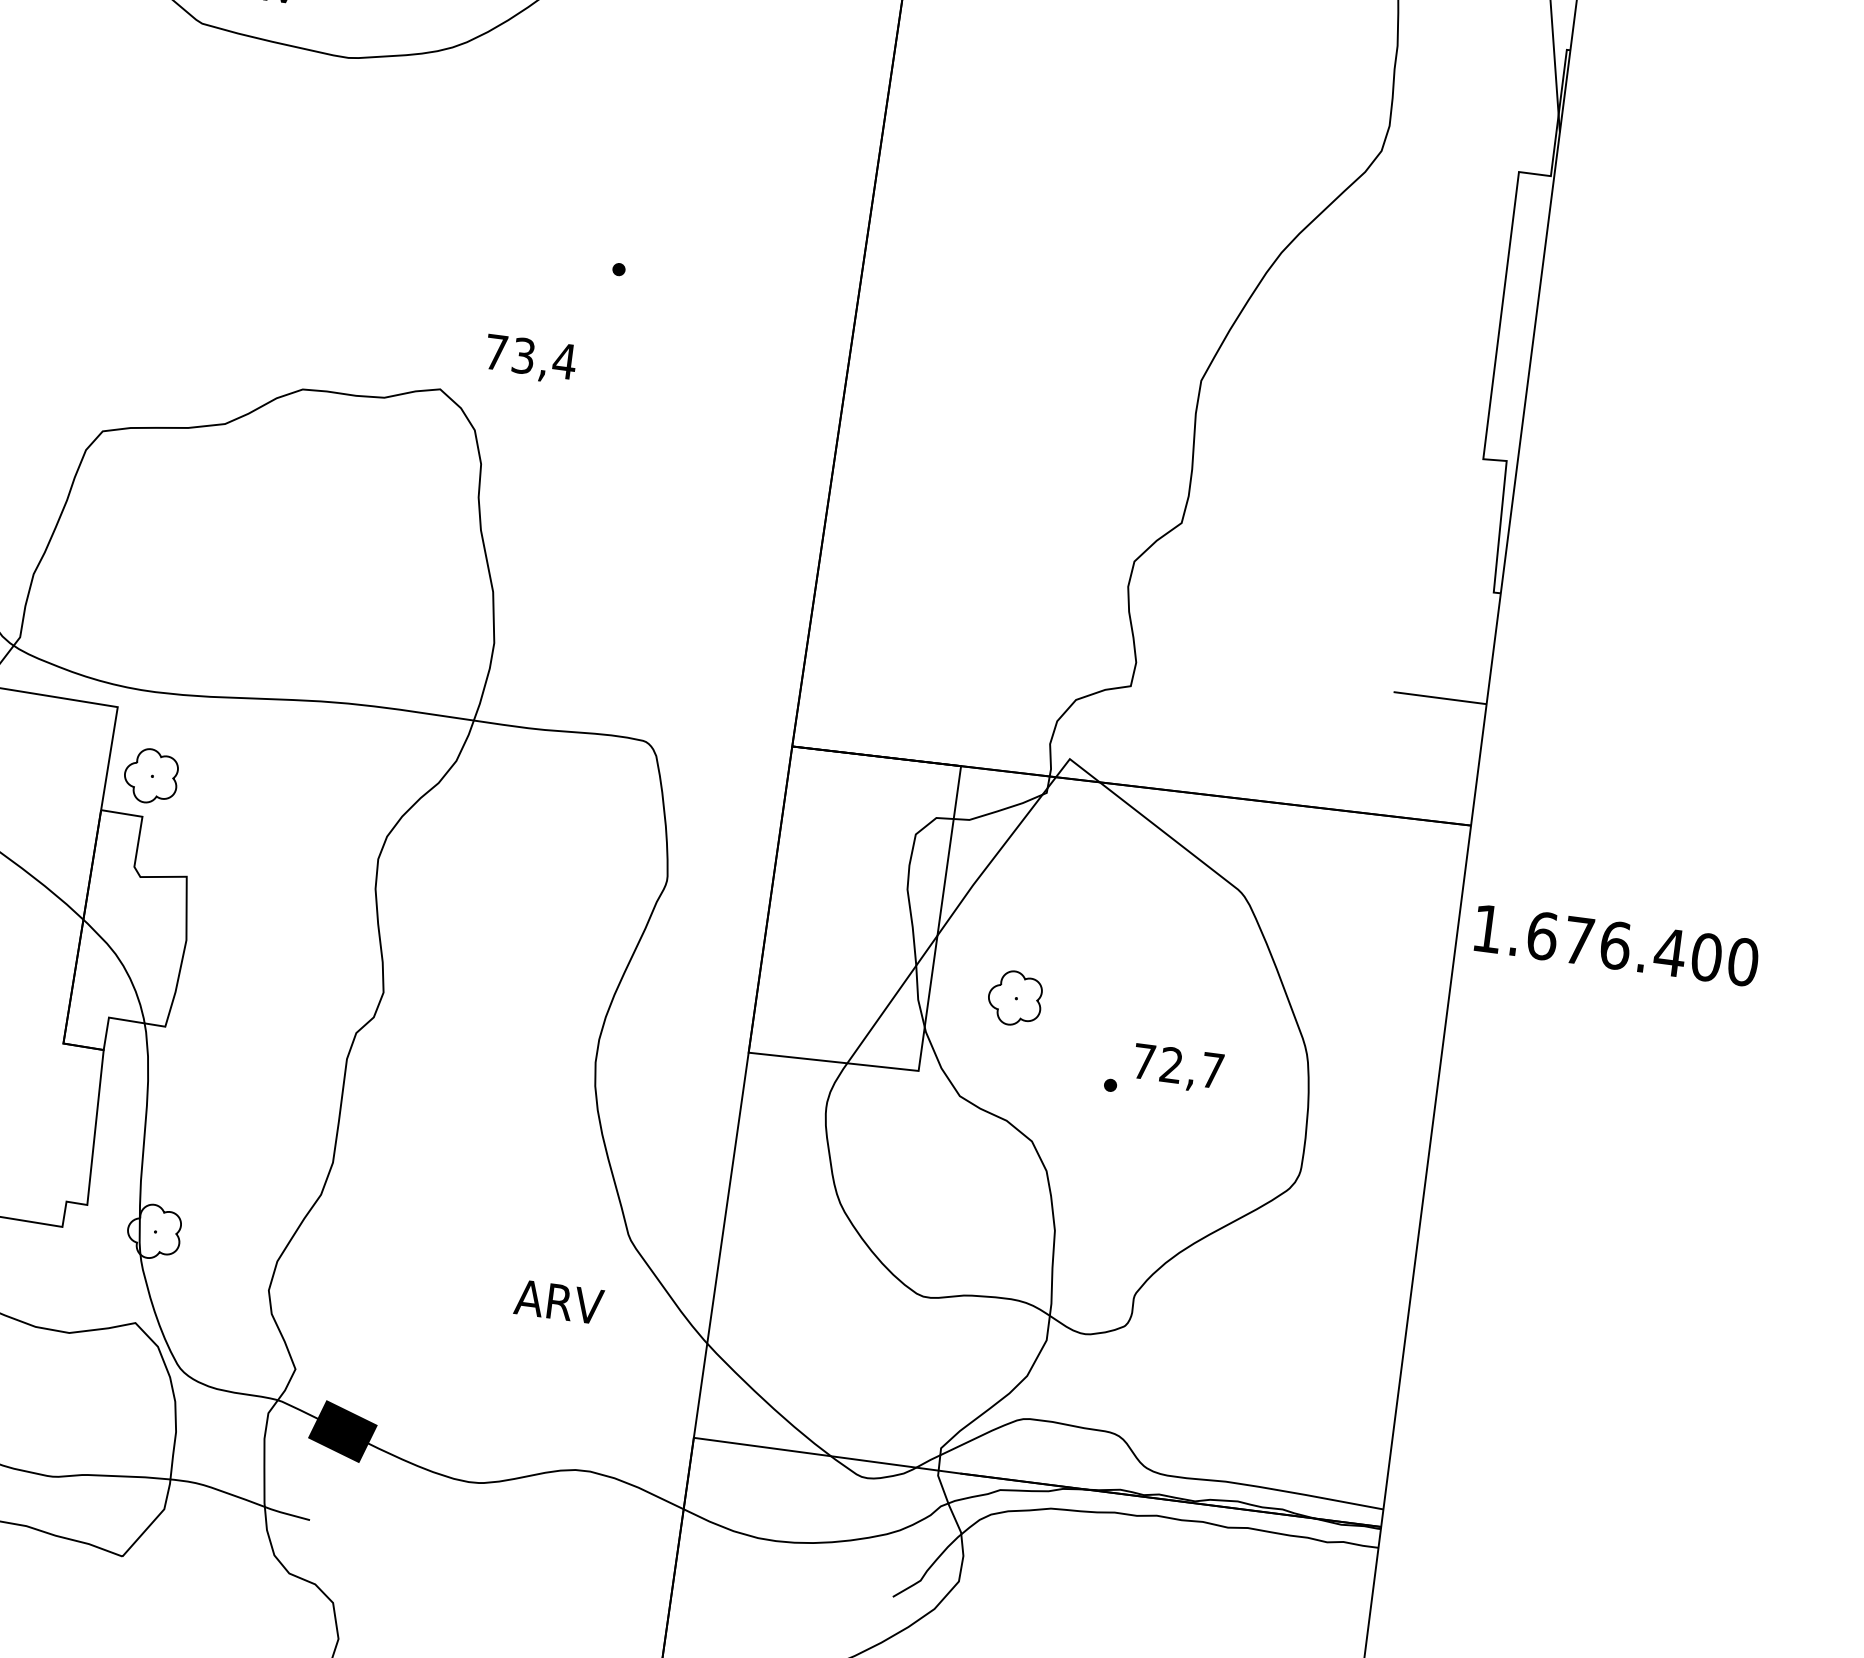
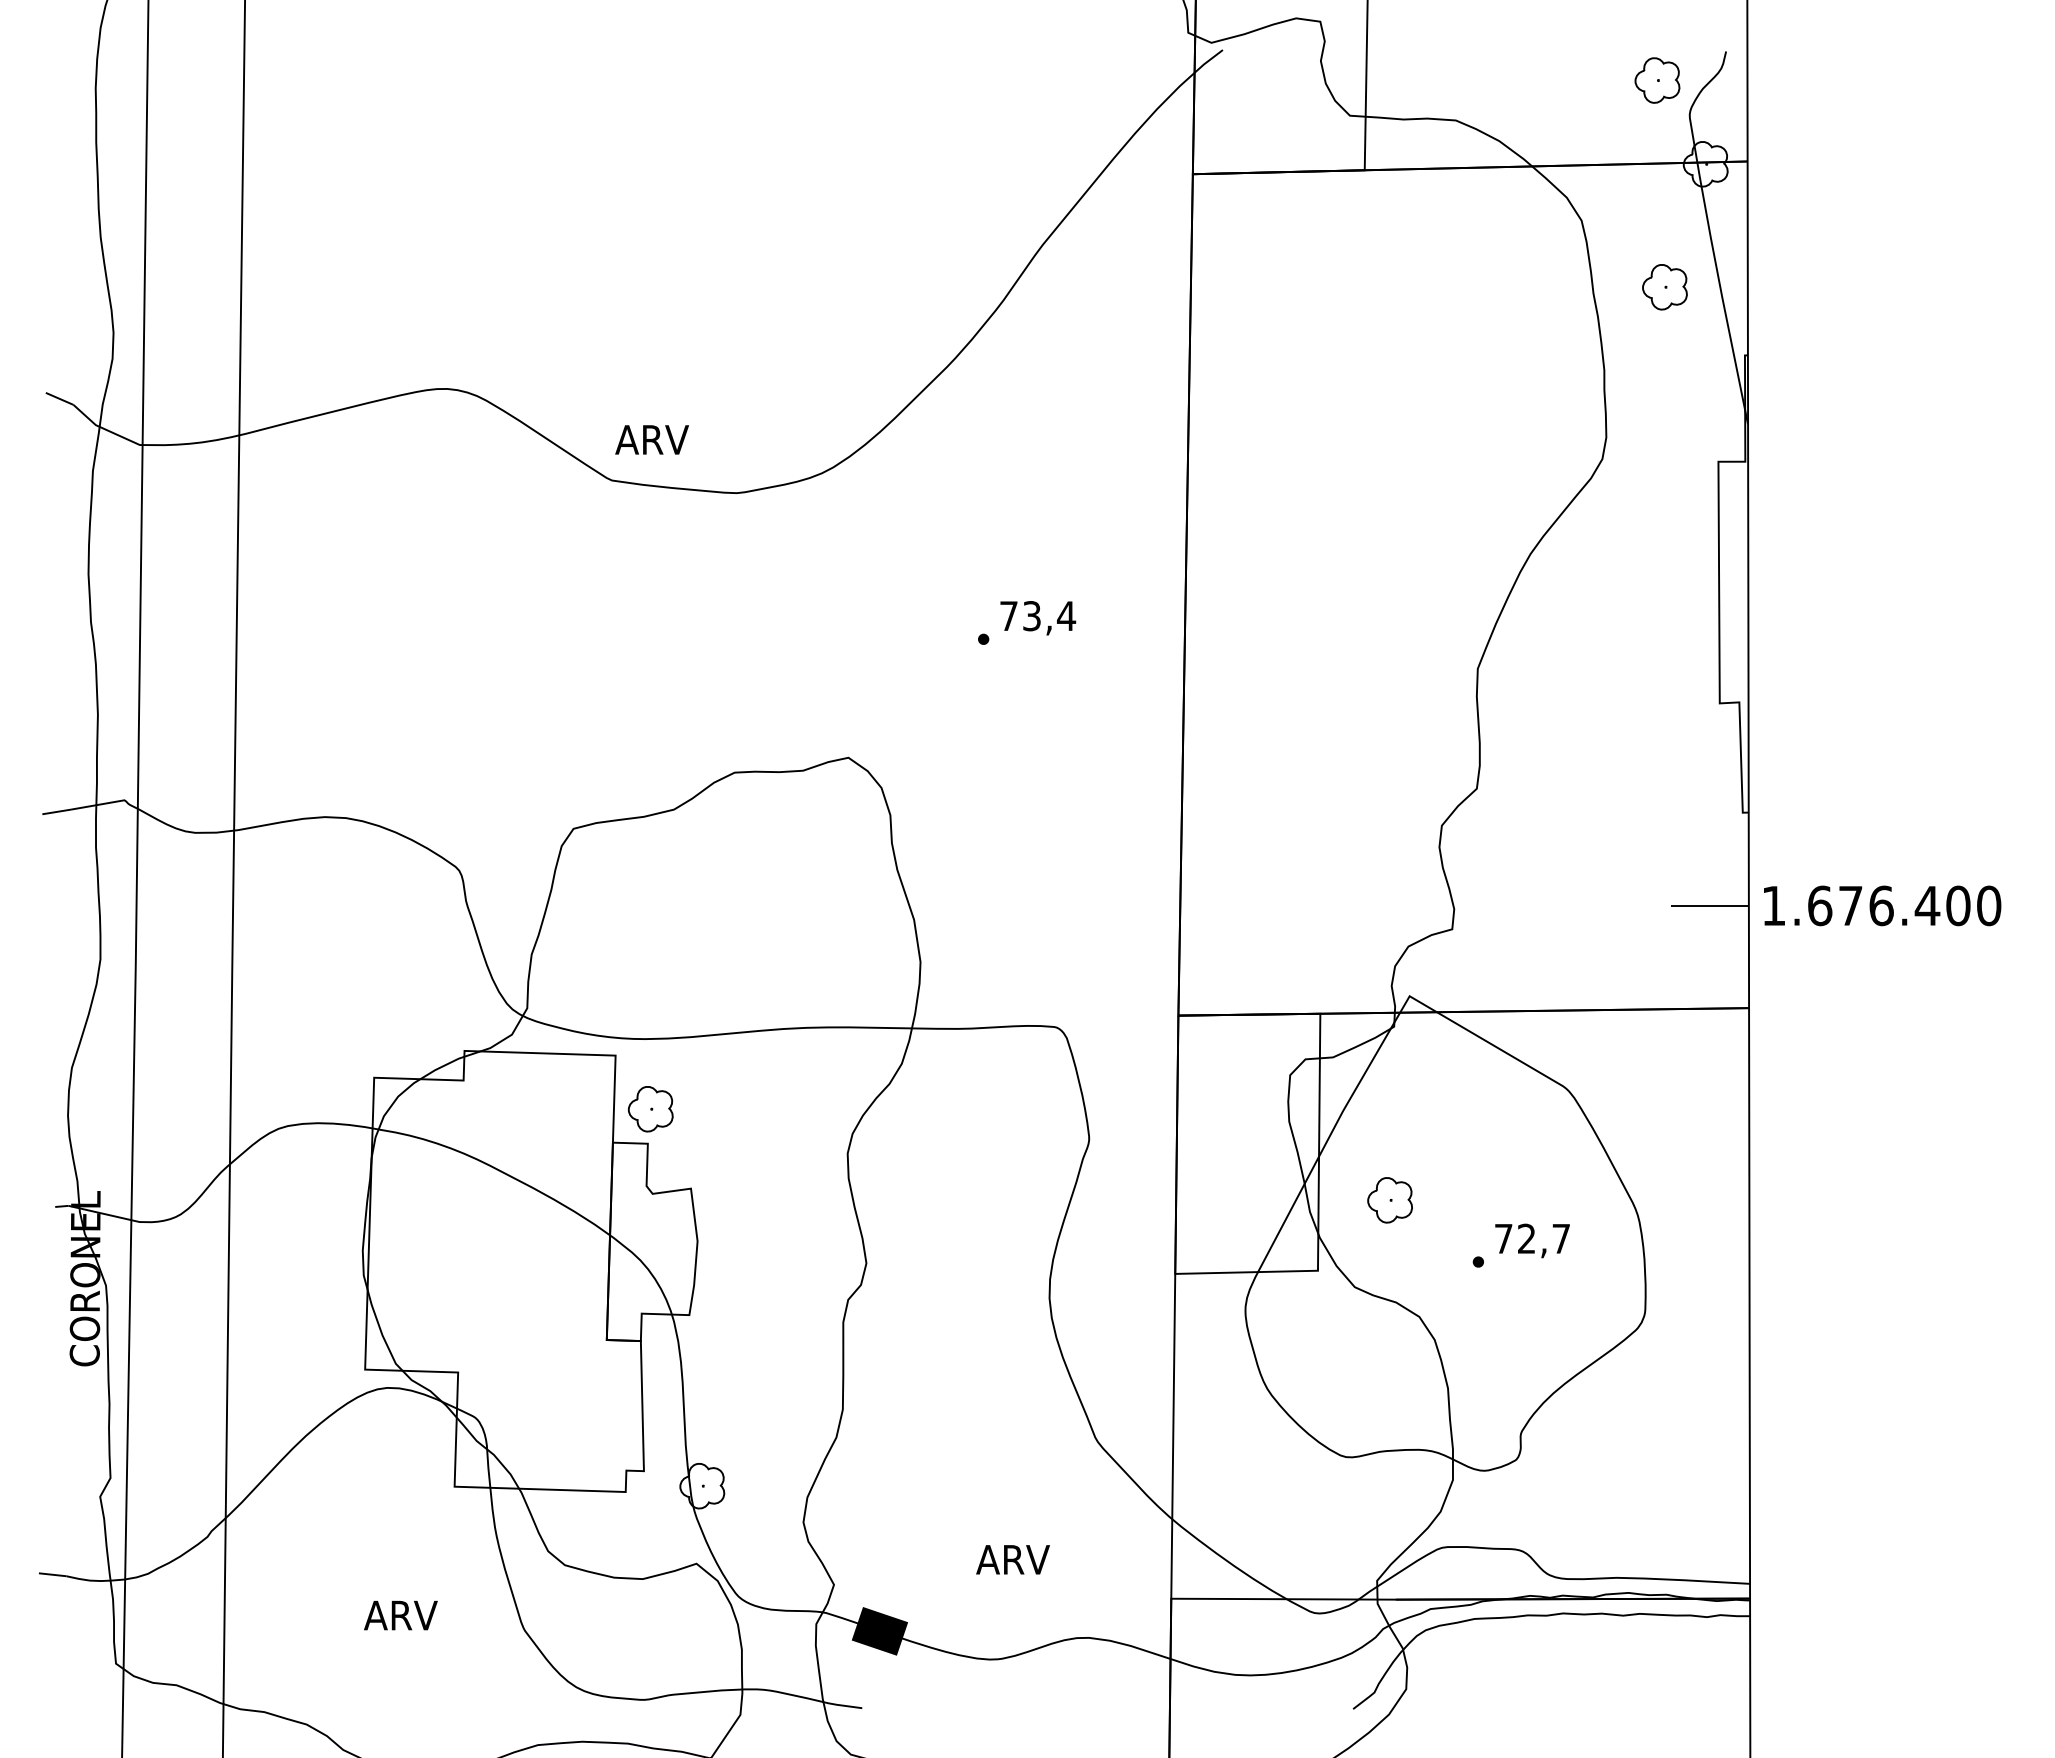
text: (531, 359) -> (1038, 618), moved
text: (1616, 945) -> (1882, 905), moved
text: (558, 1301) -> (1012, 1559), moved

